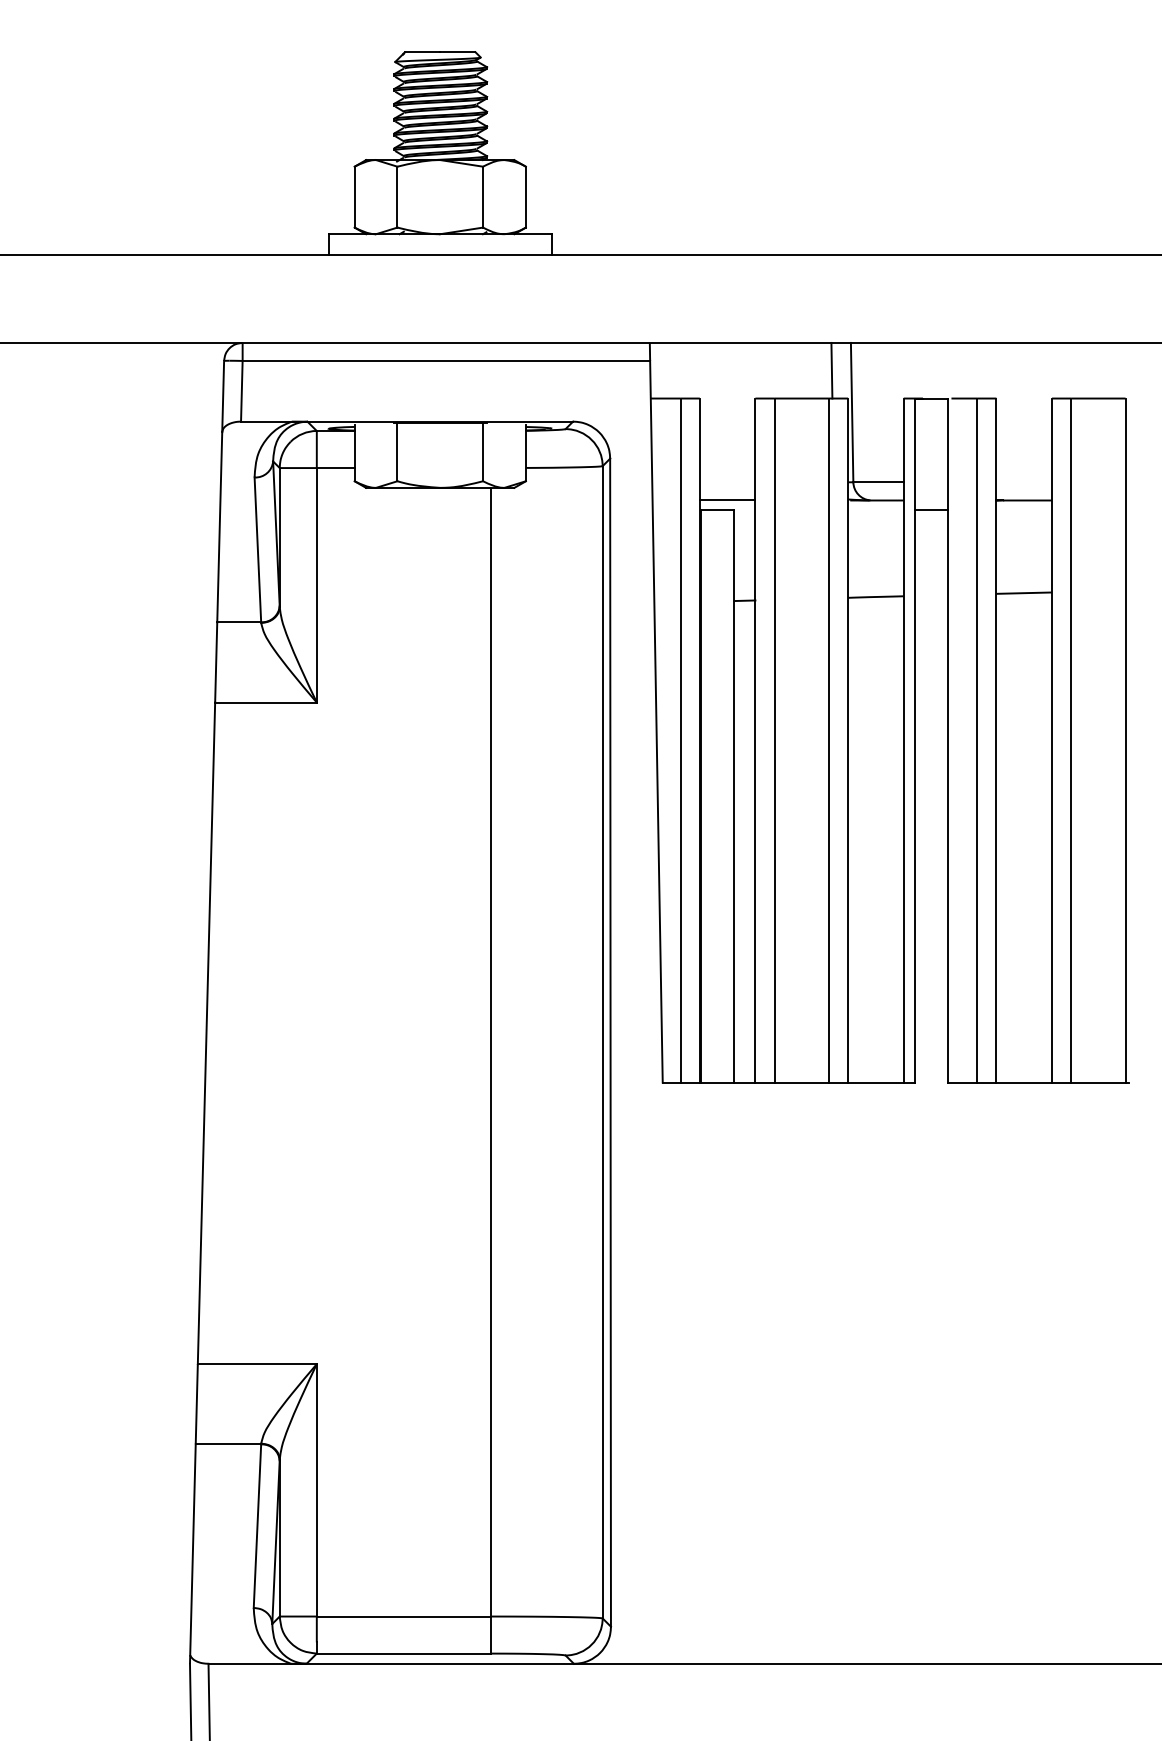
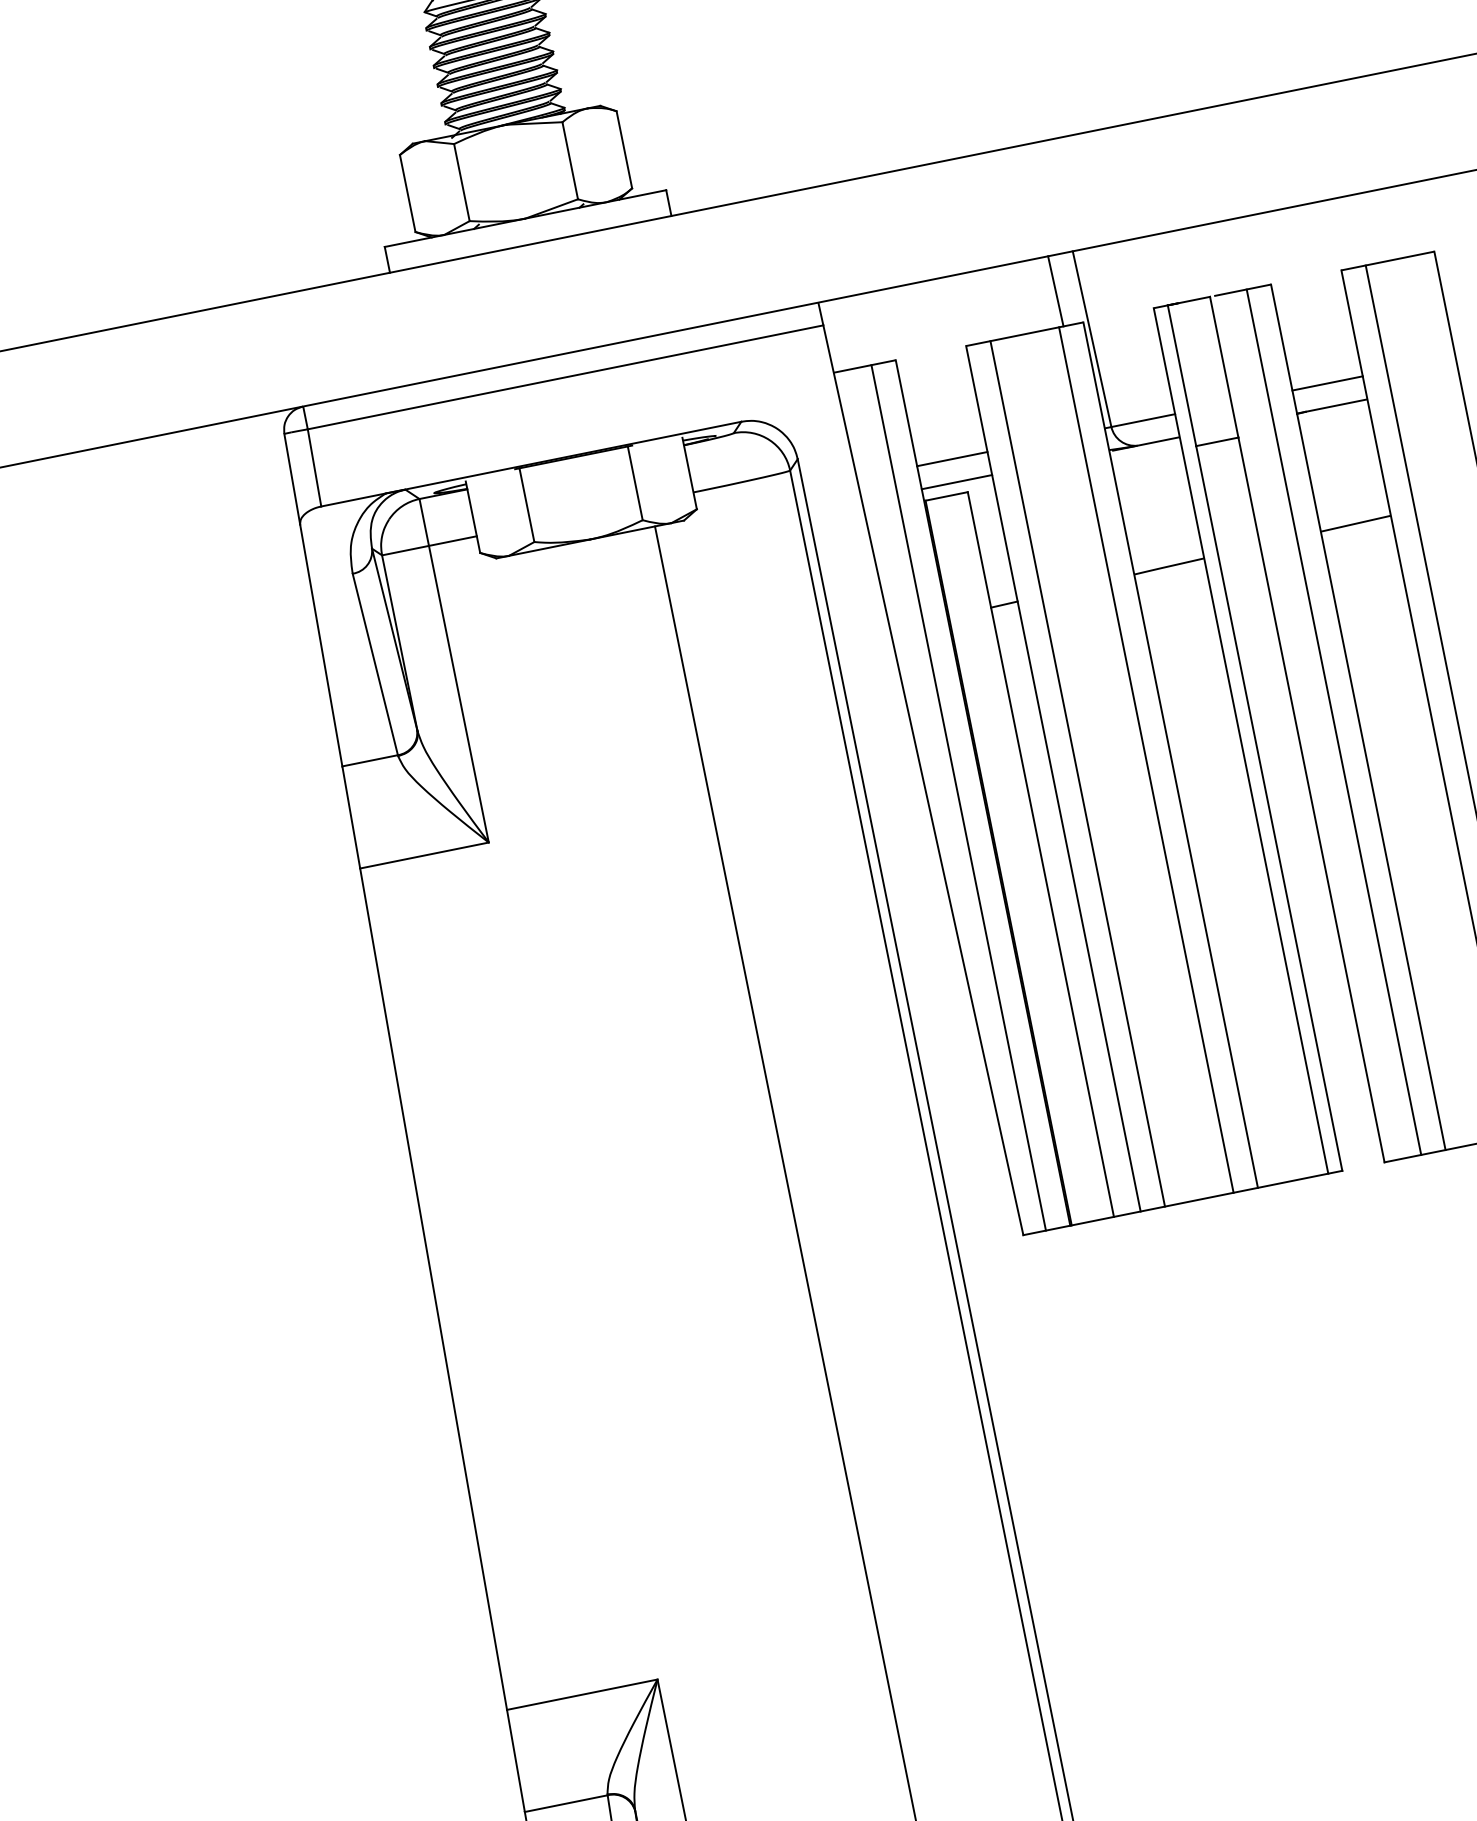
line: (727, 482) -> (952, 459), added
line: (1024, 482) -> (1327, 383), added

